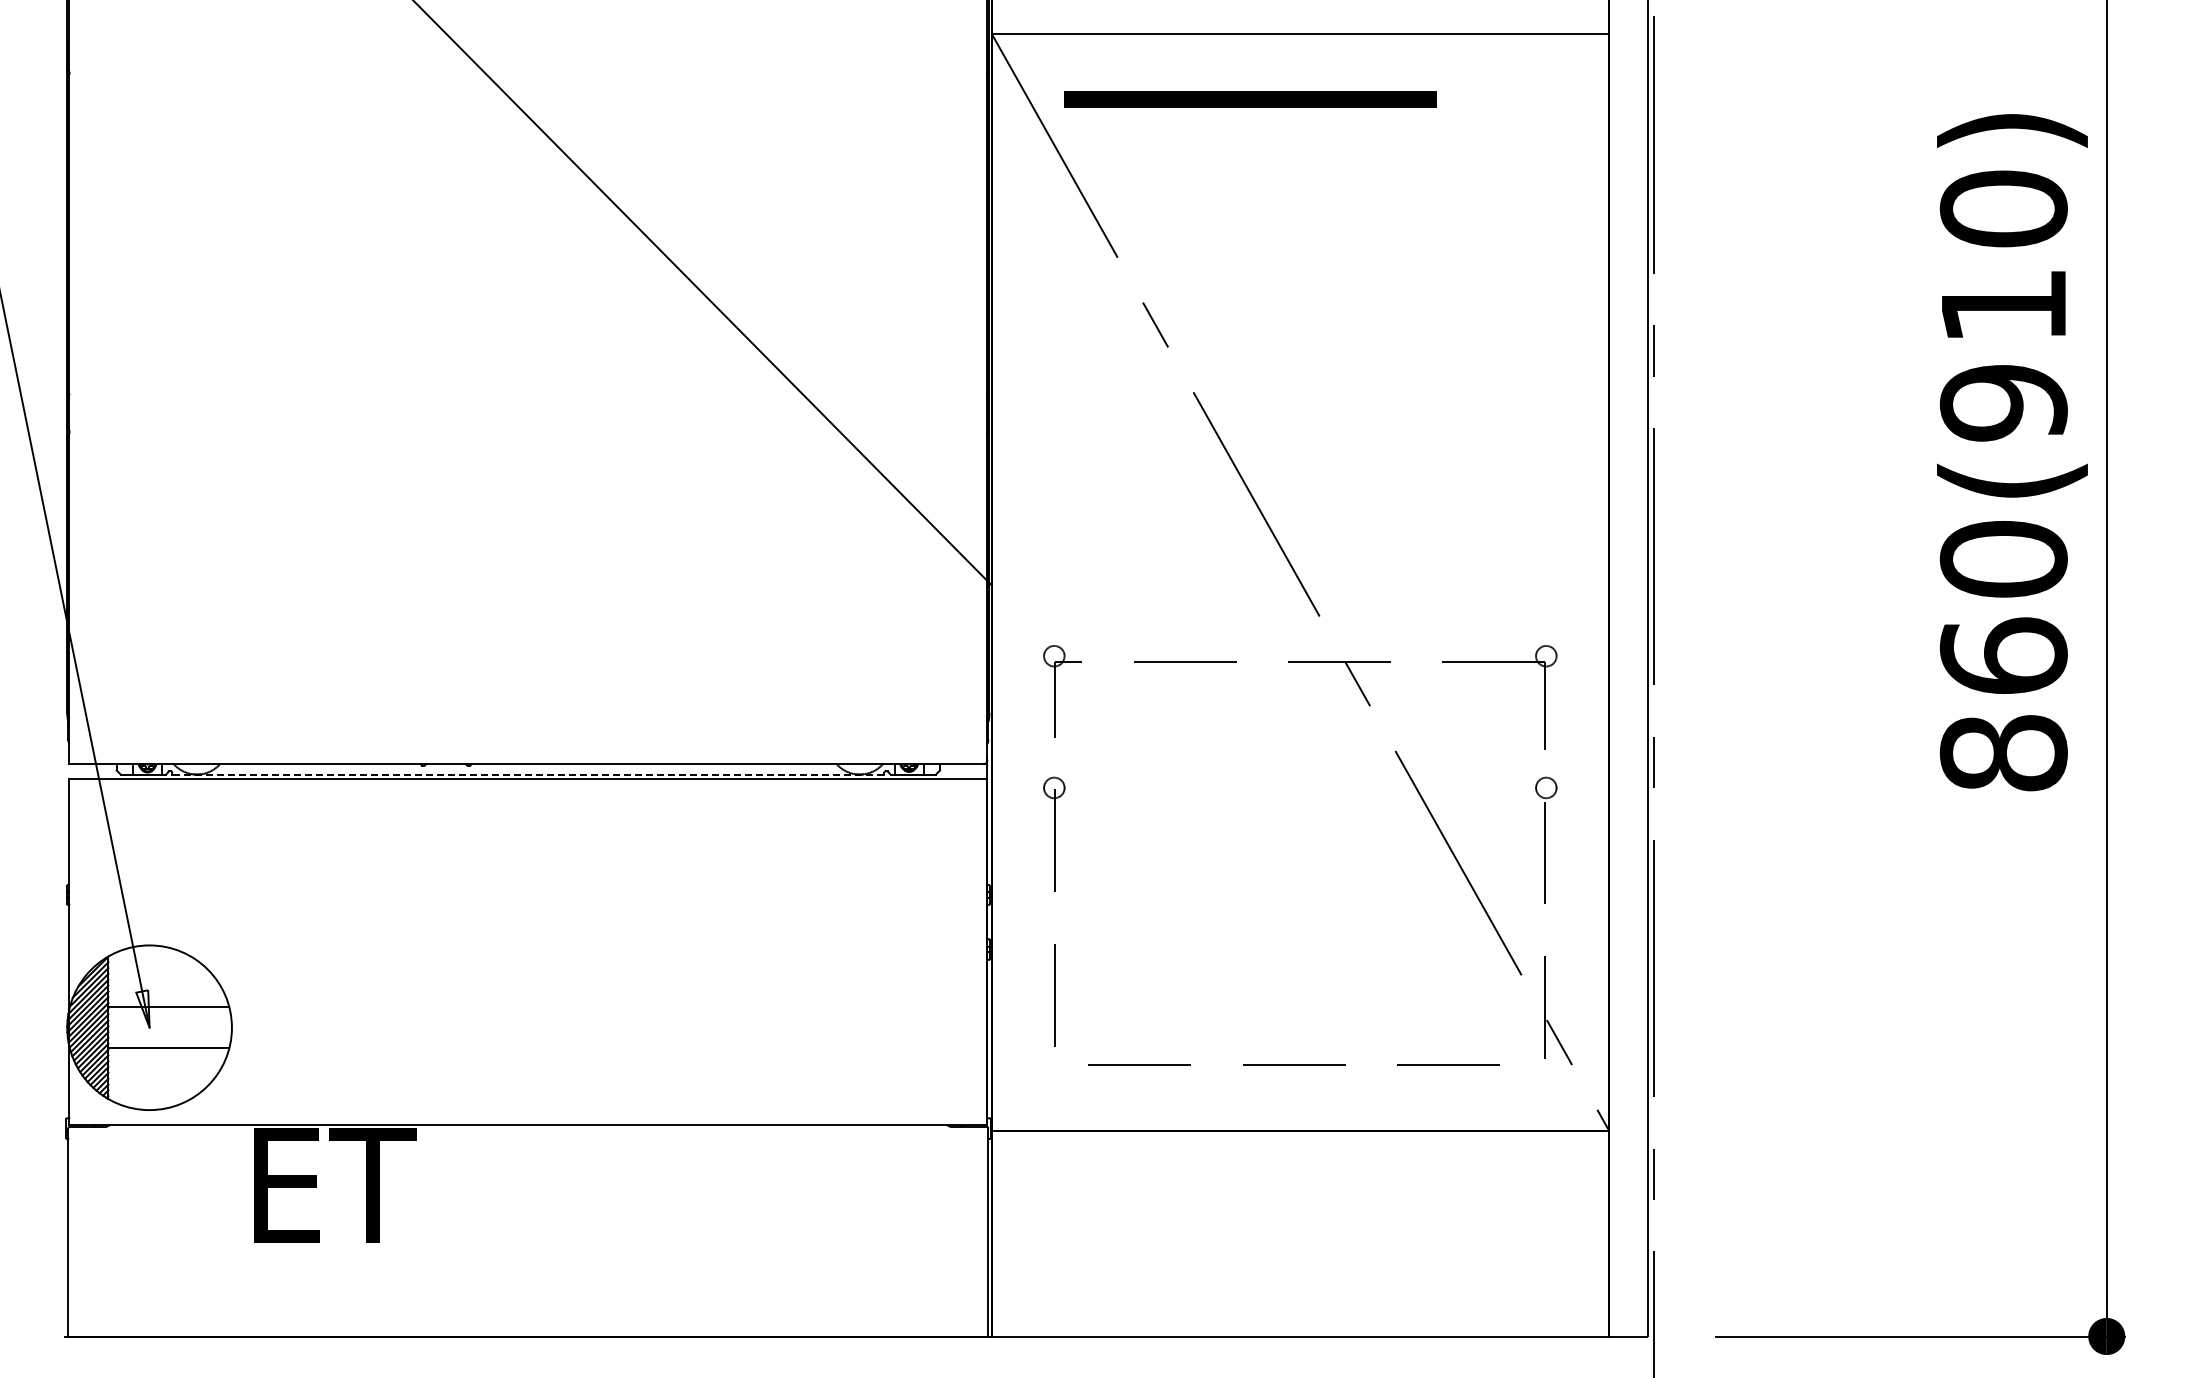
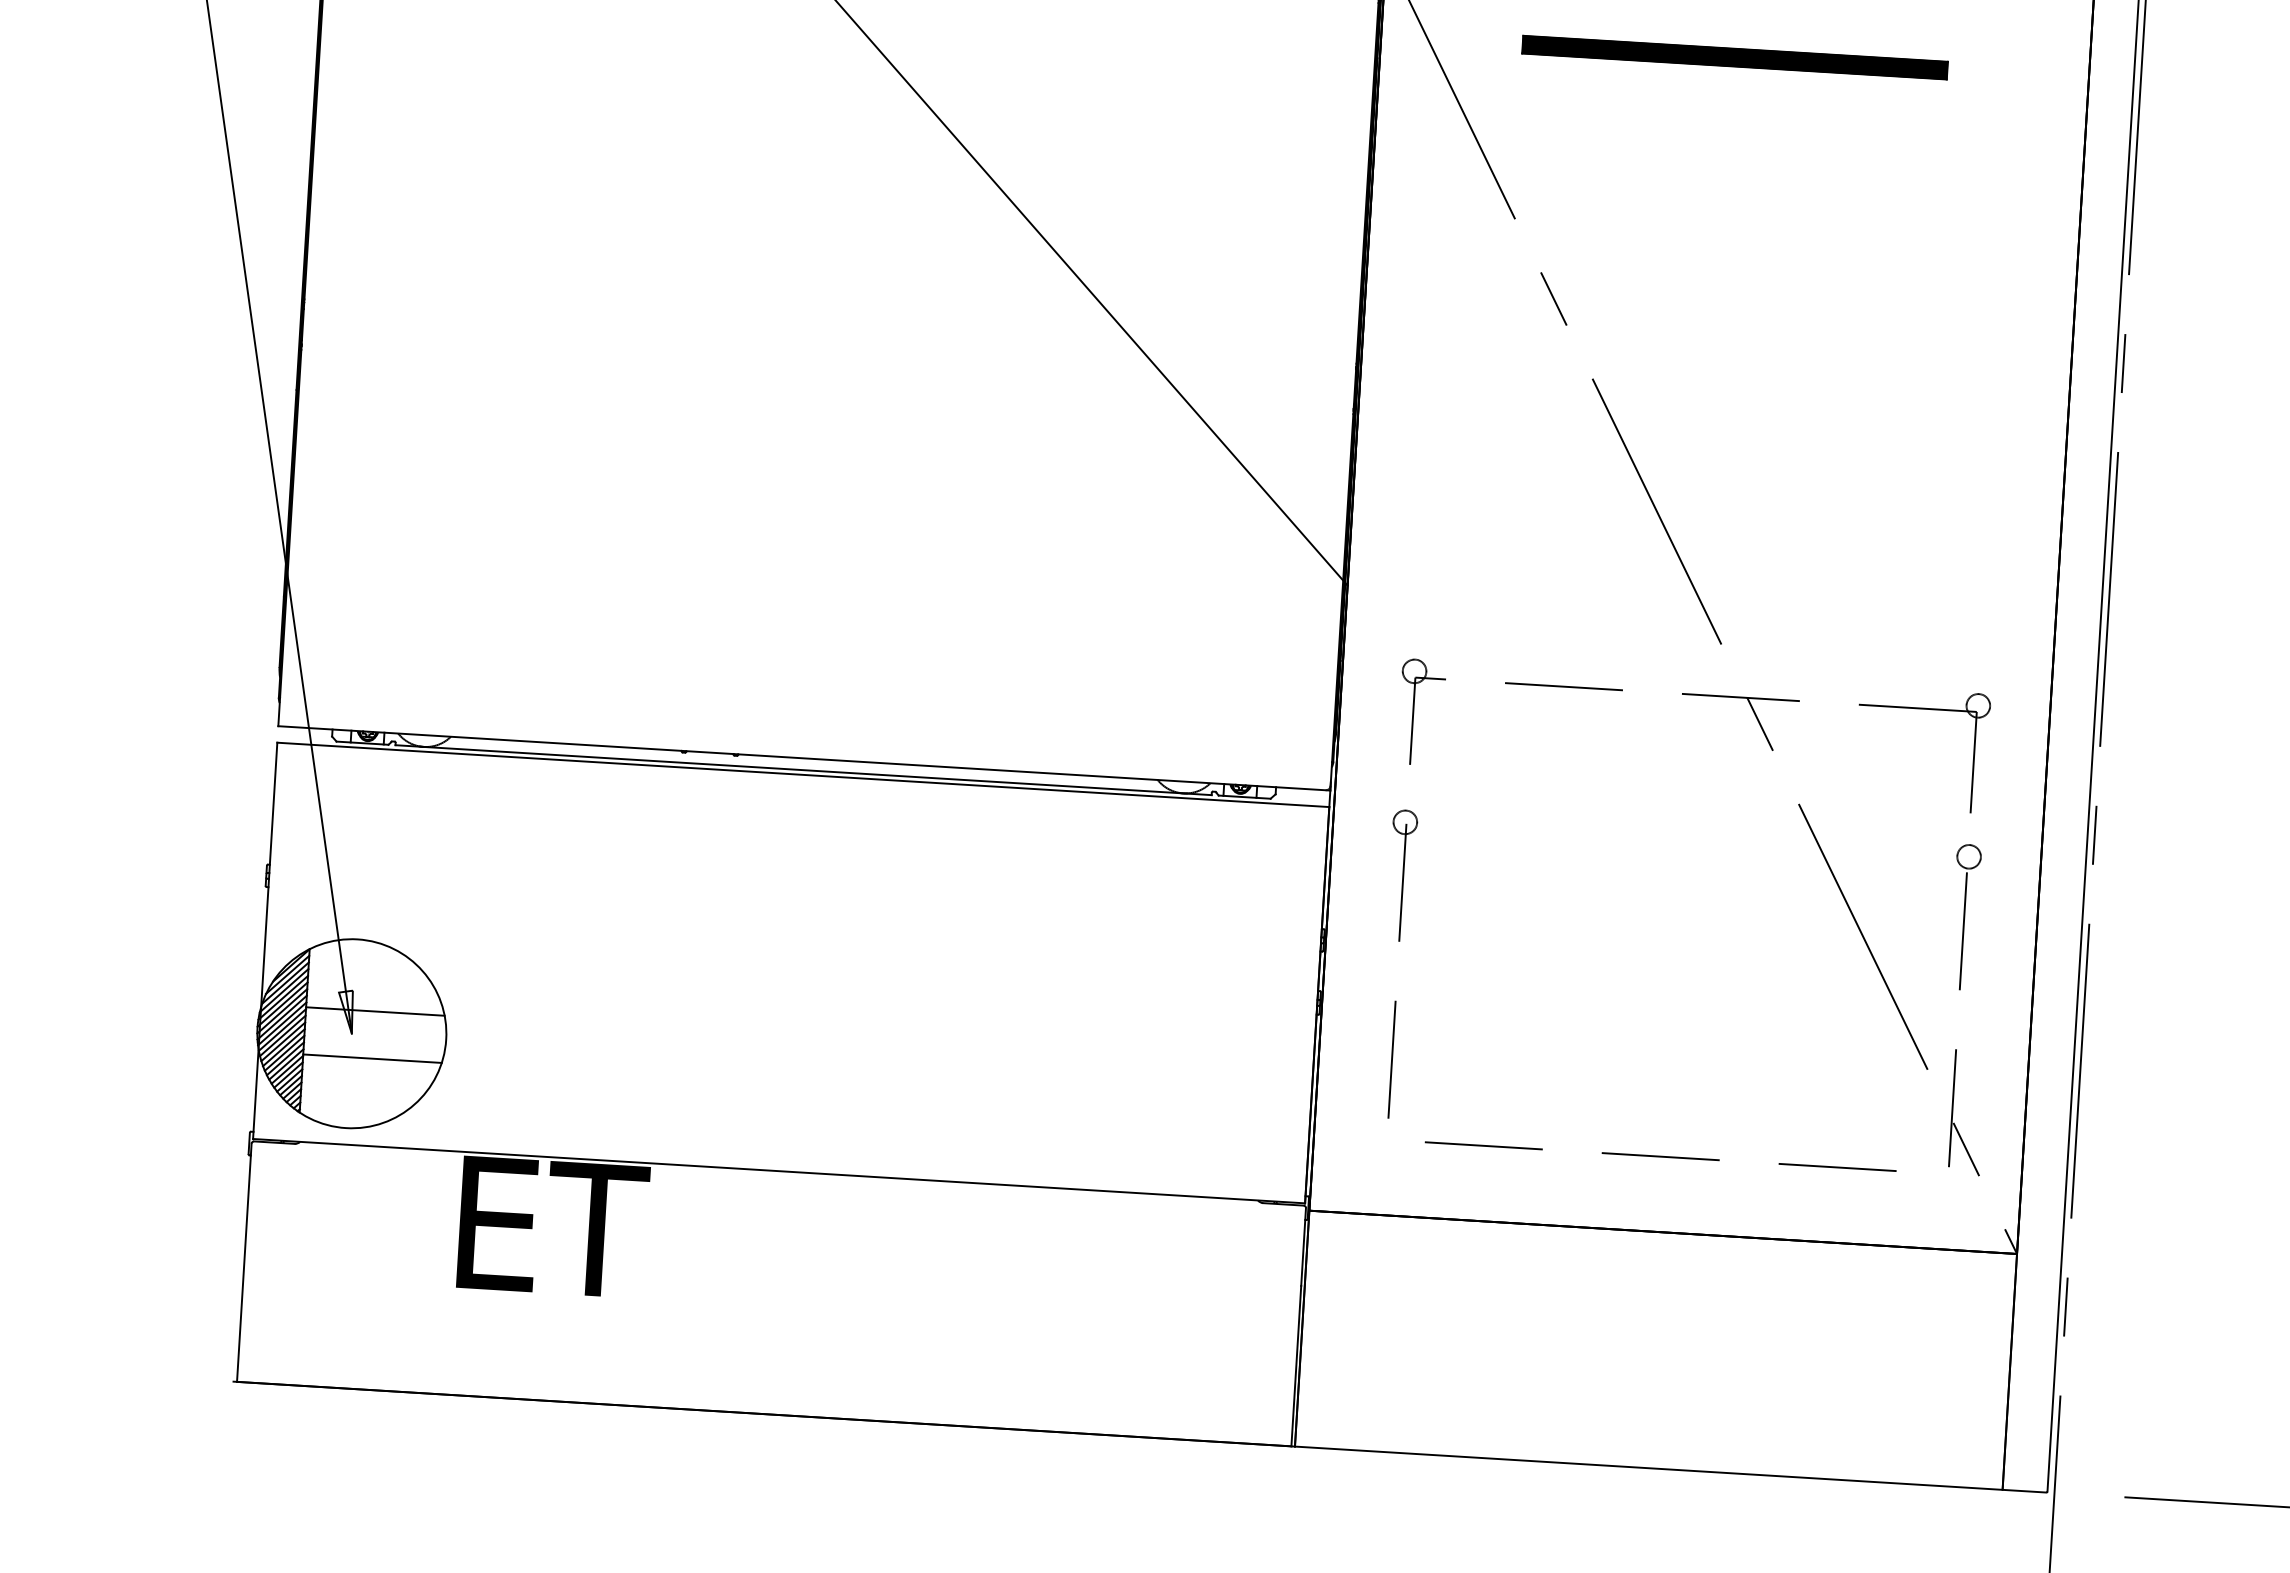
part: (1250, 99) -> (1735, 57), moved
line: (527, 774) -> (802, 770), dashed -> solid

